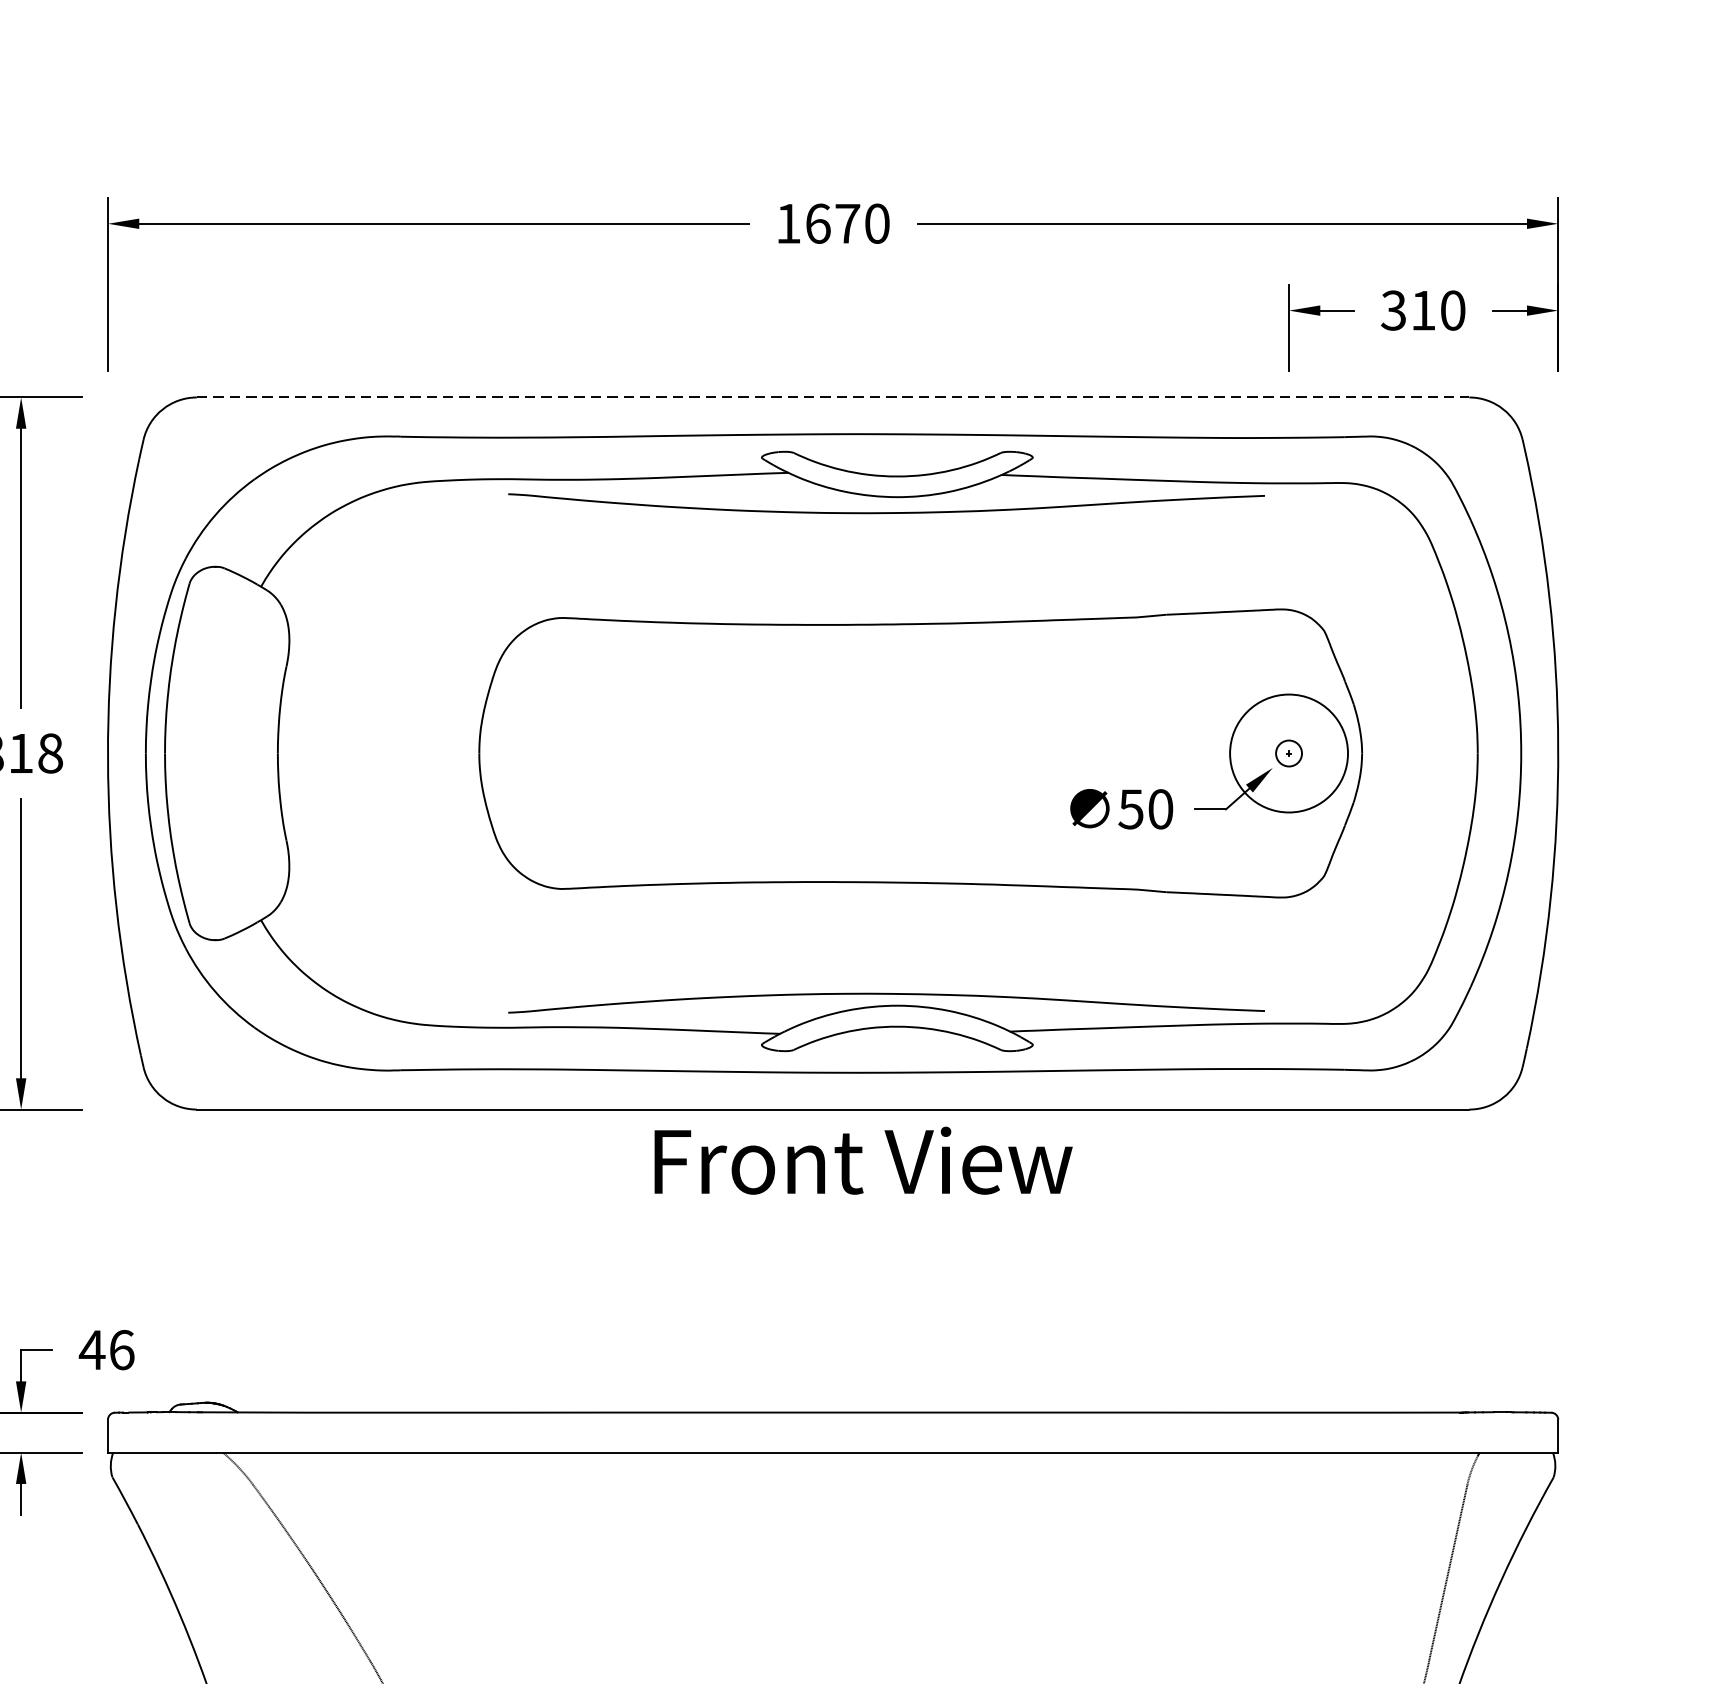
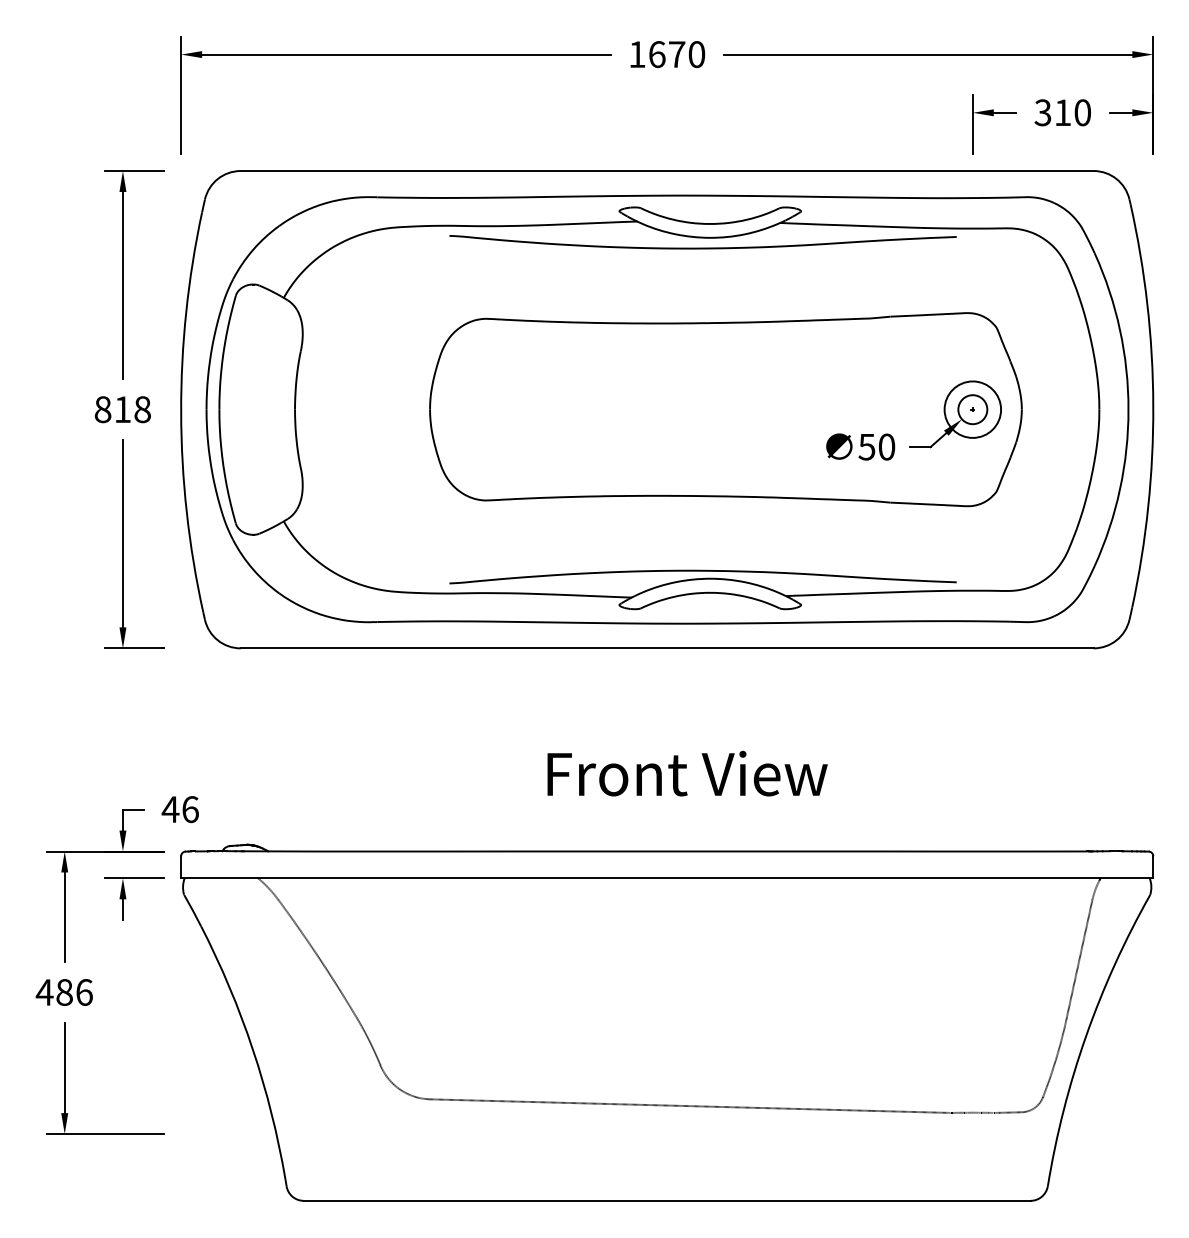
line: (833, 398) -> (667, 171), dashed -> solid
circle: (1288, 753) -> (972, 409), size x0.71
circle: (1288, 753) -> (972, 409), size x1.67
text: (863, 1160) -> (687, 773), moved

